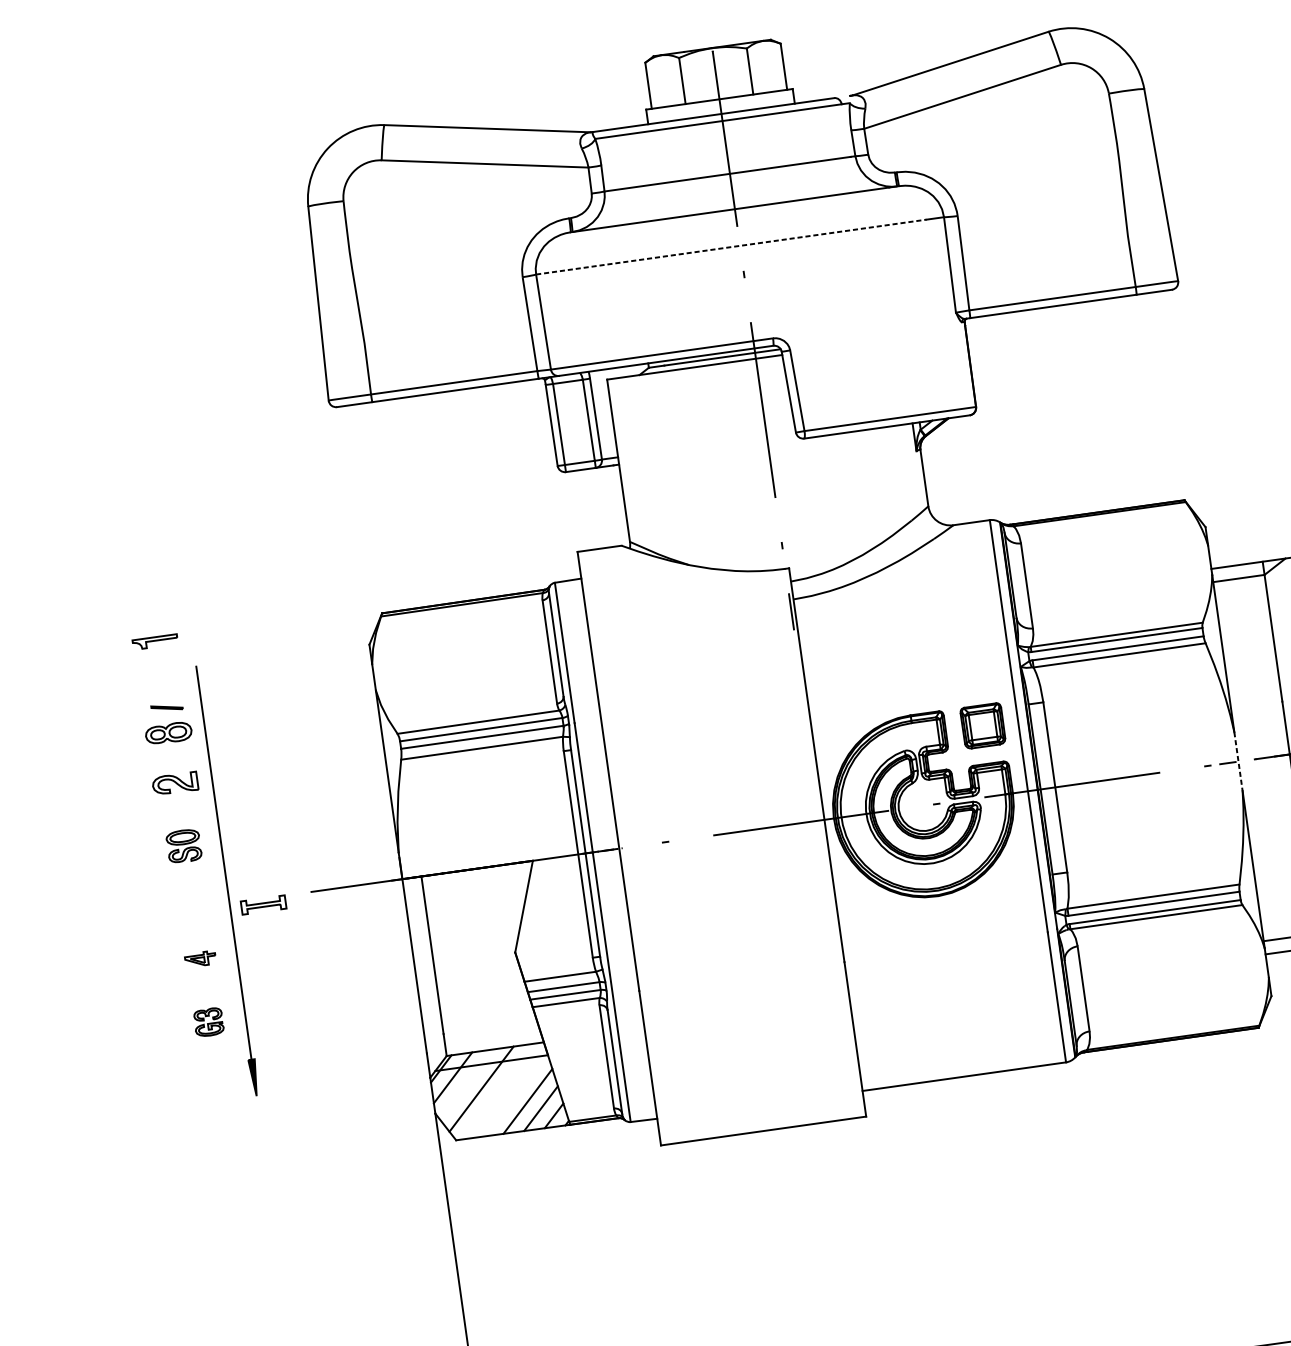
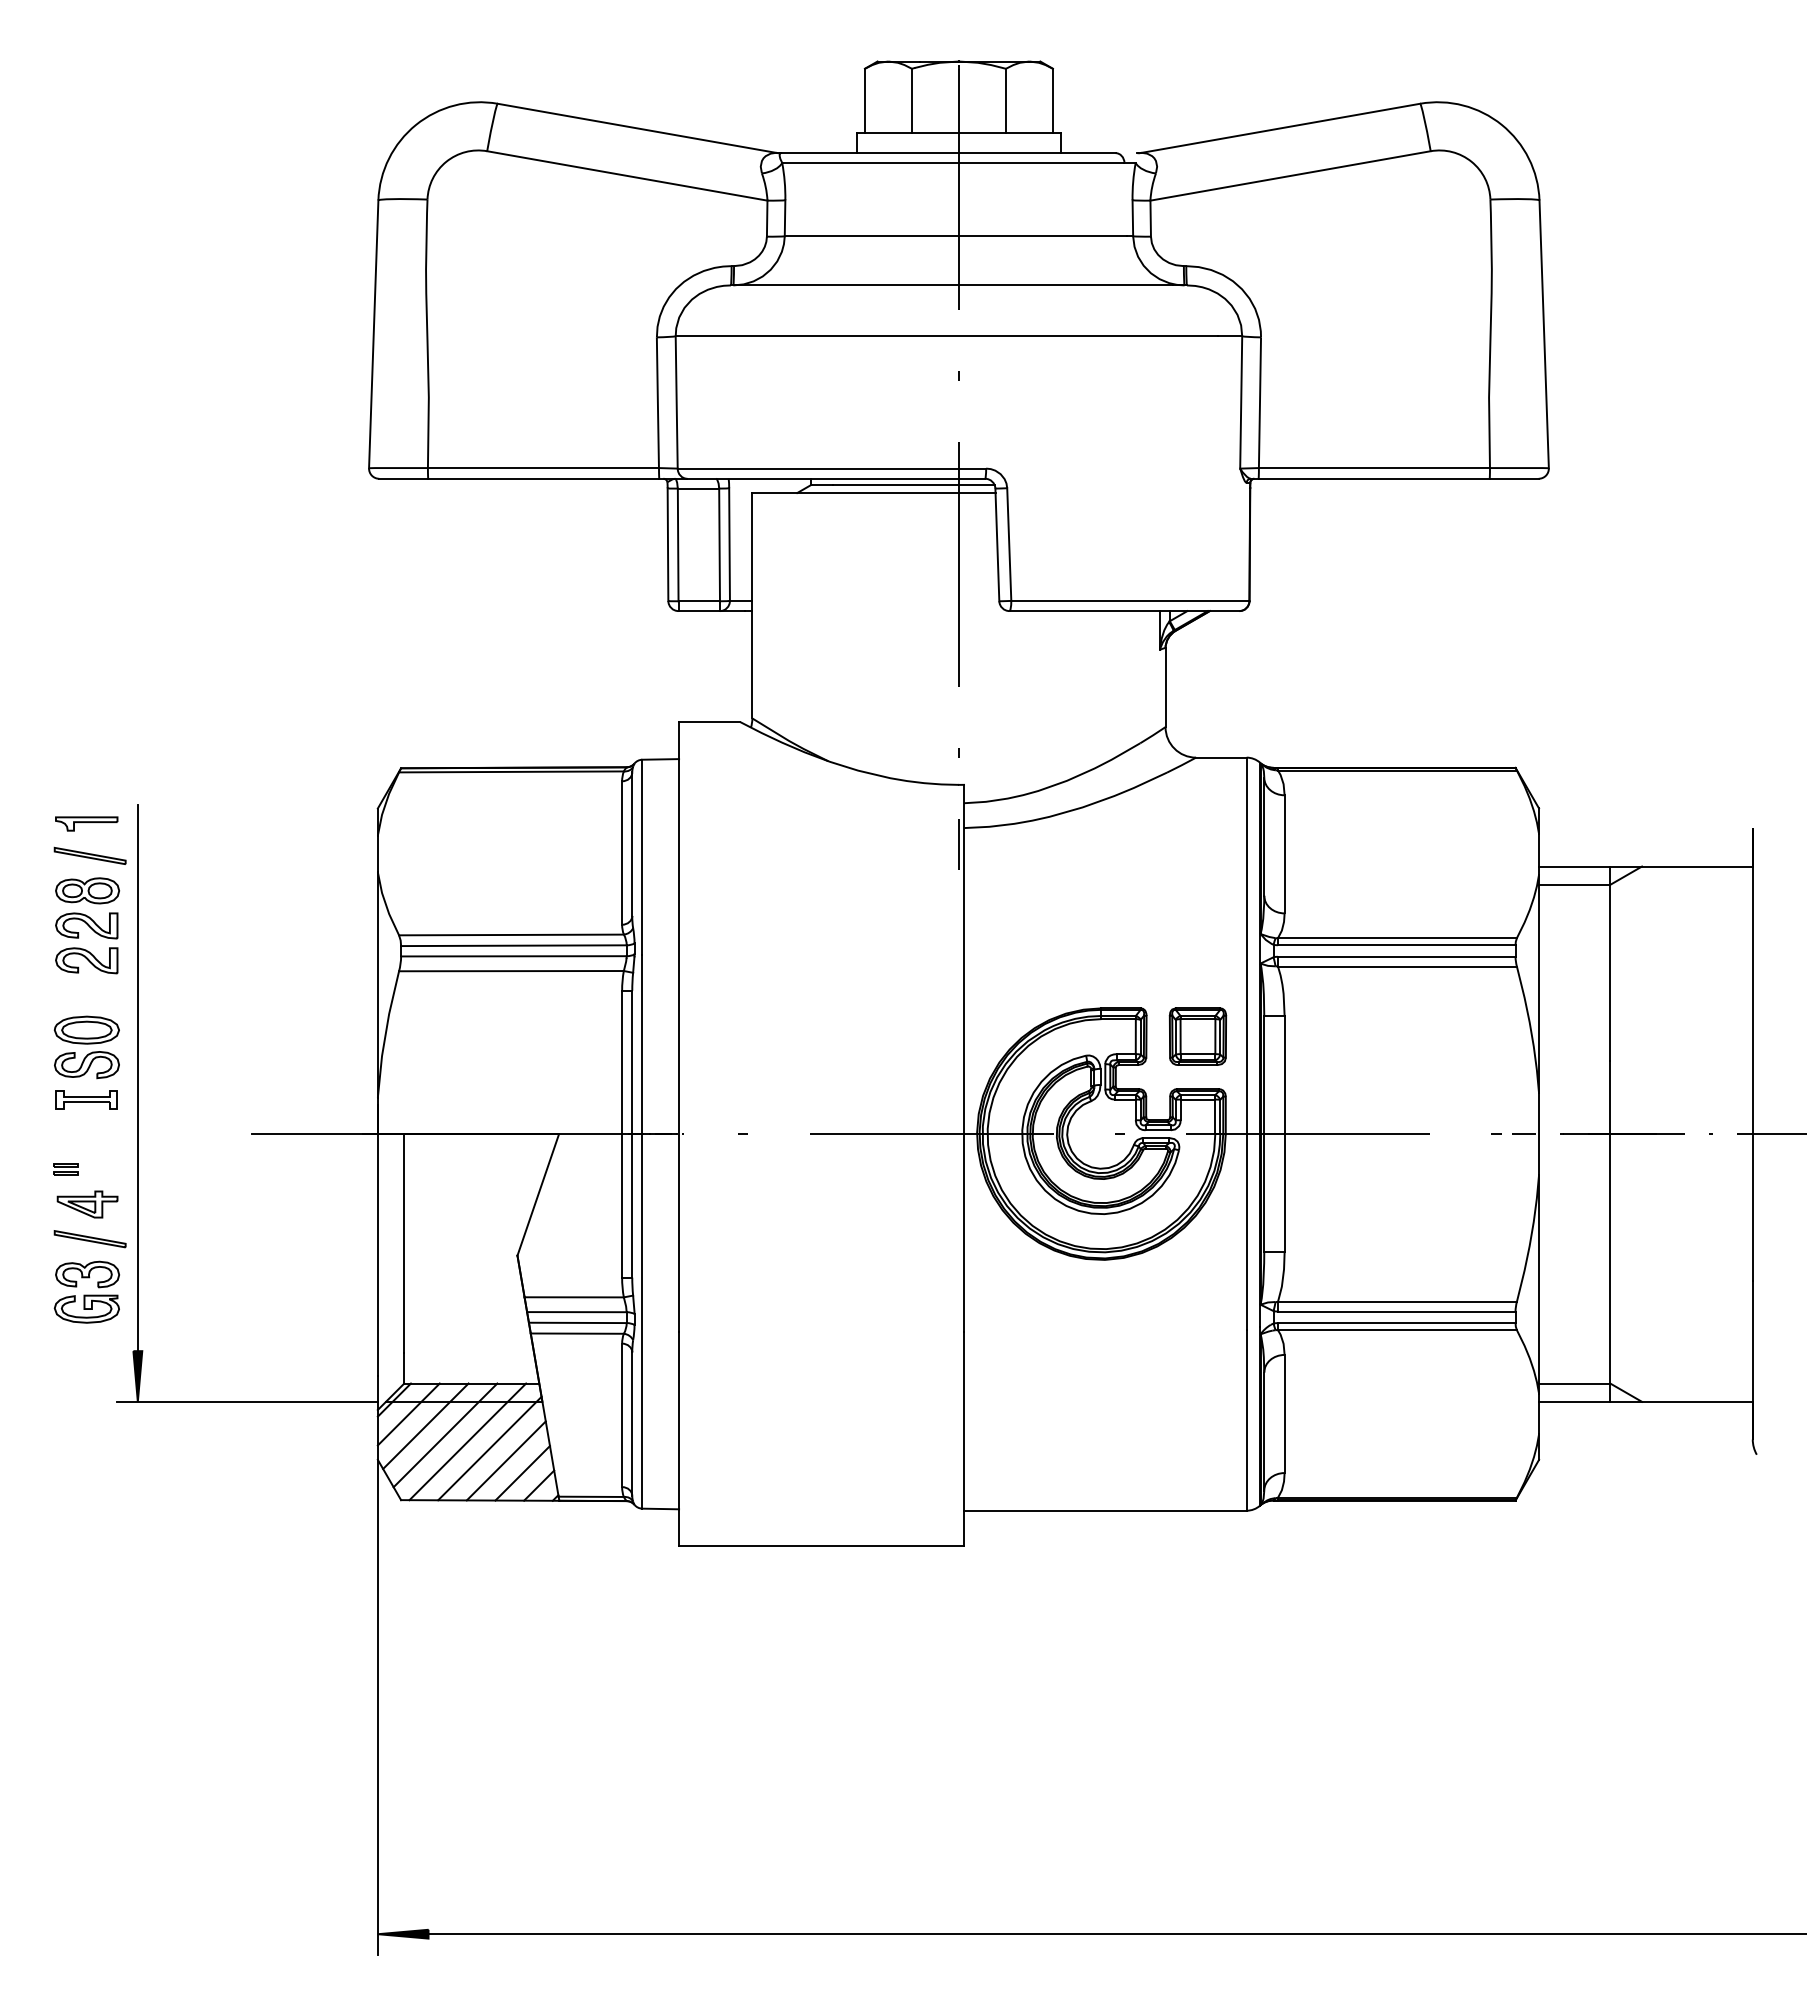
line: (731, 247) -> (947, 336), dashed -> solid
part: (155, 641) -> (86, 823), moved
part: (166, 707) -> (89, 855), size x1.67
part: (171, 758) -> (86, 925), added
line: (1238, 761) -> (1539, 1134), dashed -> solid
part: (183, 846) -> (86, 1047), size x1.43
part: (263, 904) -> (86, 1099), moved
part: (181, 936) -> (65, 1169), added
part: (200, 959) -> (87, 1204), size x1.43
part: (205, 984) -> (89, 1239), added
part: (208, 1021) -> (86, 1291), size x1.67
line: (335, 1084) -> (247, 1401), added
line: (466, 1084) -> (425, 1425), added
line: (498, 1091) -> (467, 1441), added
line: (514, 1094) -> (489, 1448), added

